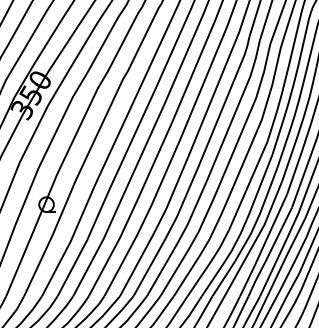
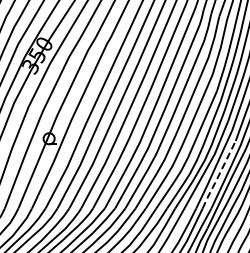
line: (269, 252) -> (218, 175), solid -> dashed

